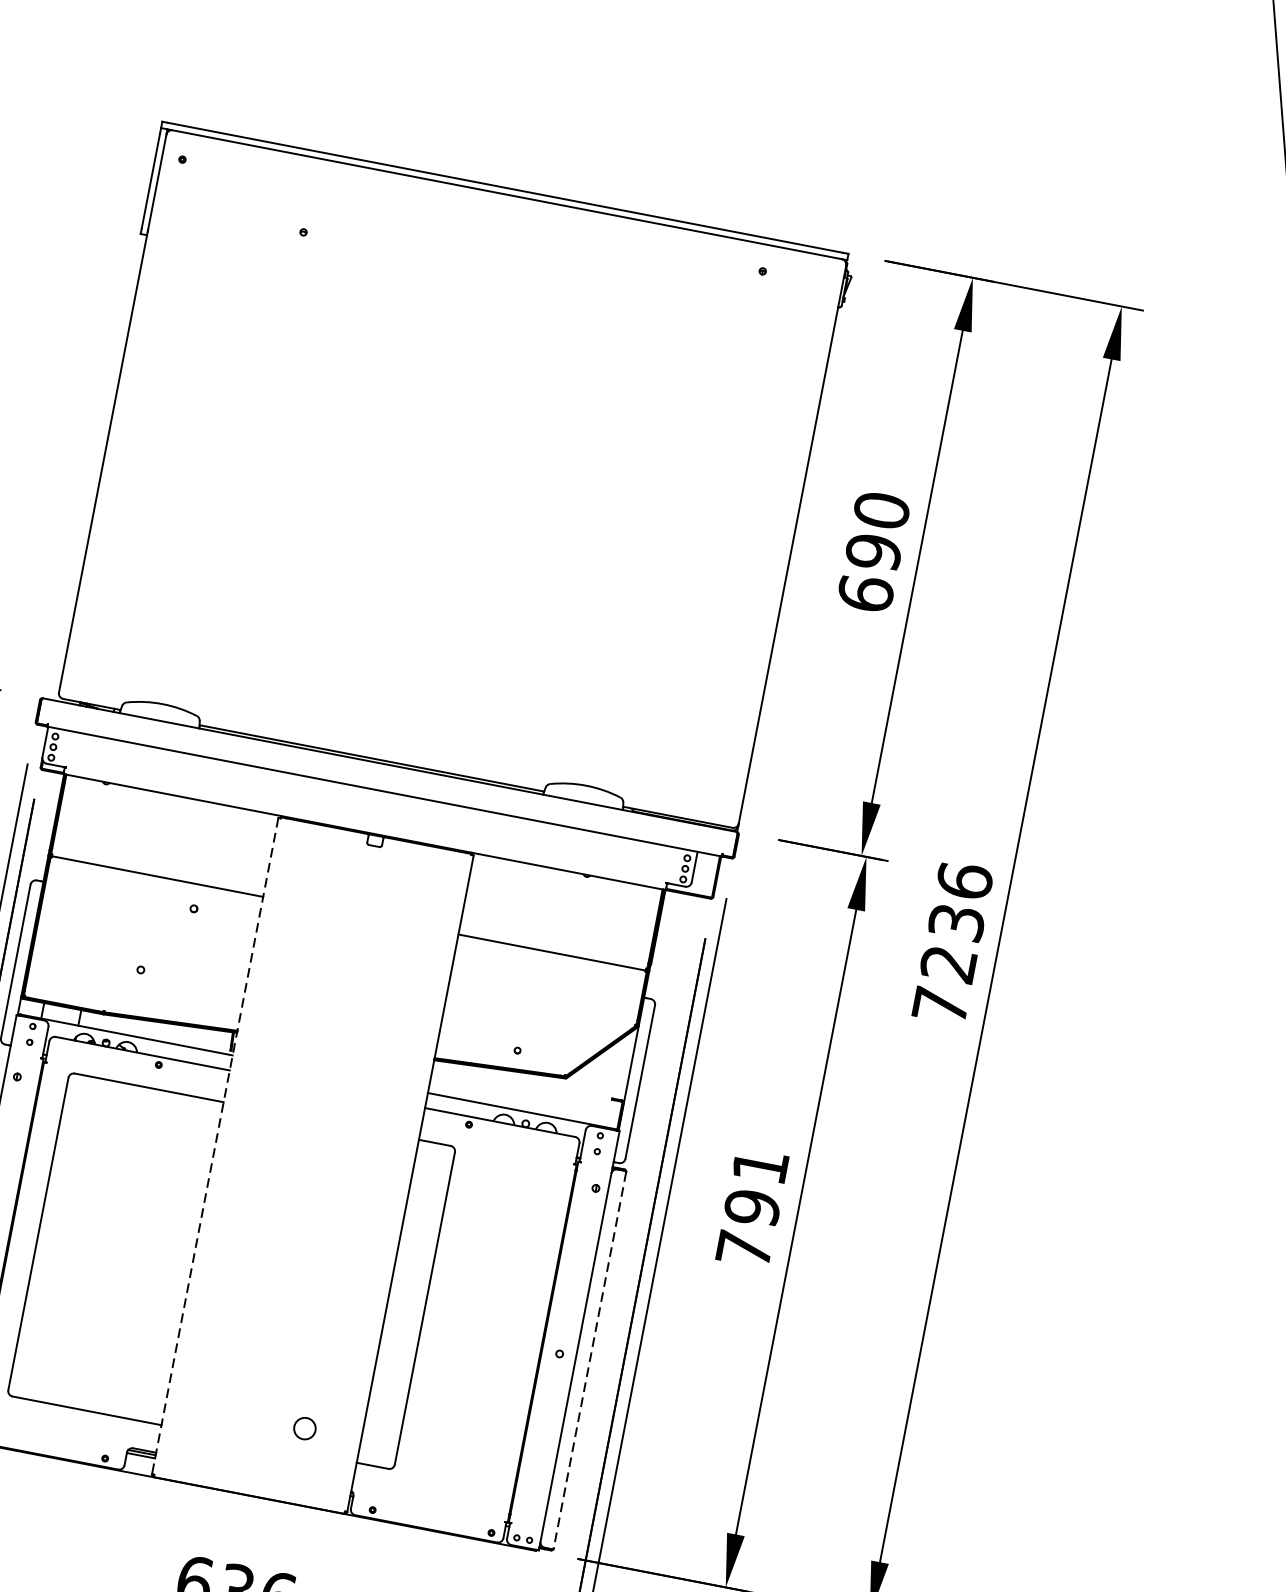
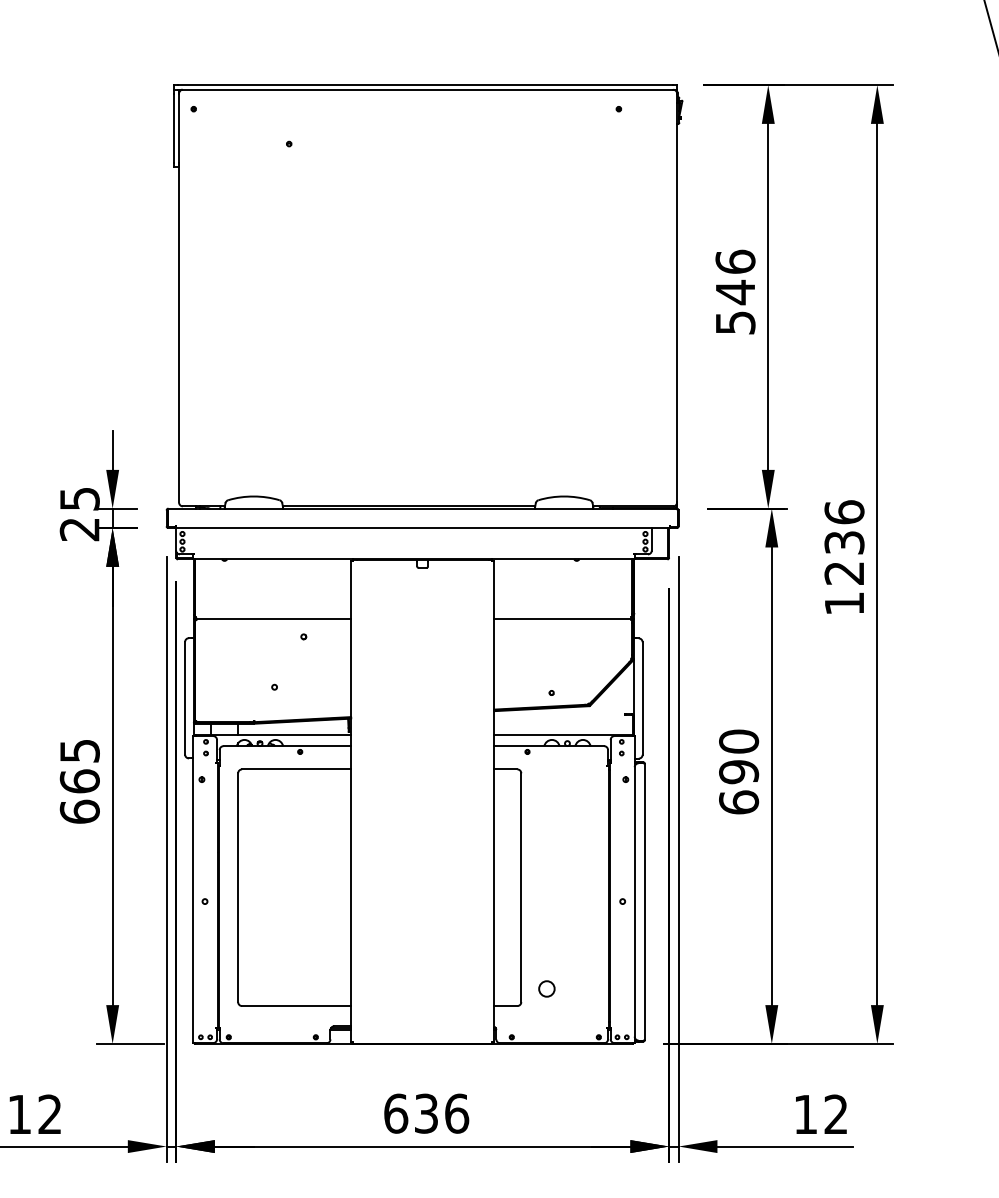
text: (873, 550) -> (735, 291), 690 -> 546
text: (940, 1005) -> (844, 603), 7236 -> 1236
line: (215, 1147) -> (351, 802), dashed -> solid
text: (753, 1207) -> (739, 771), 791 -> 690
line: (589, 1359) -> (644, 901), dashed -> solid
circle: (304, 1427) -> (546, 988), moved

